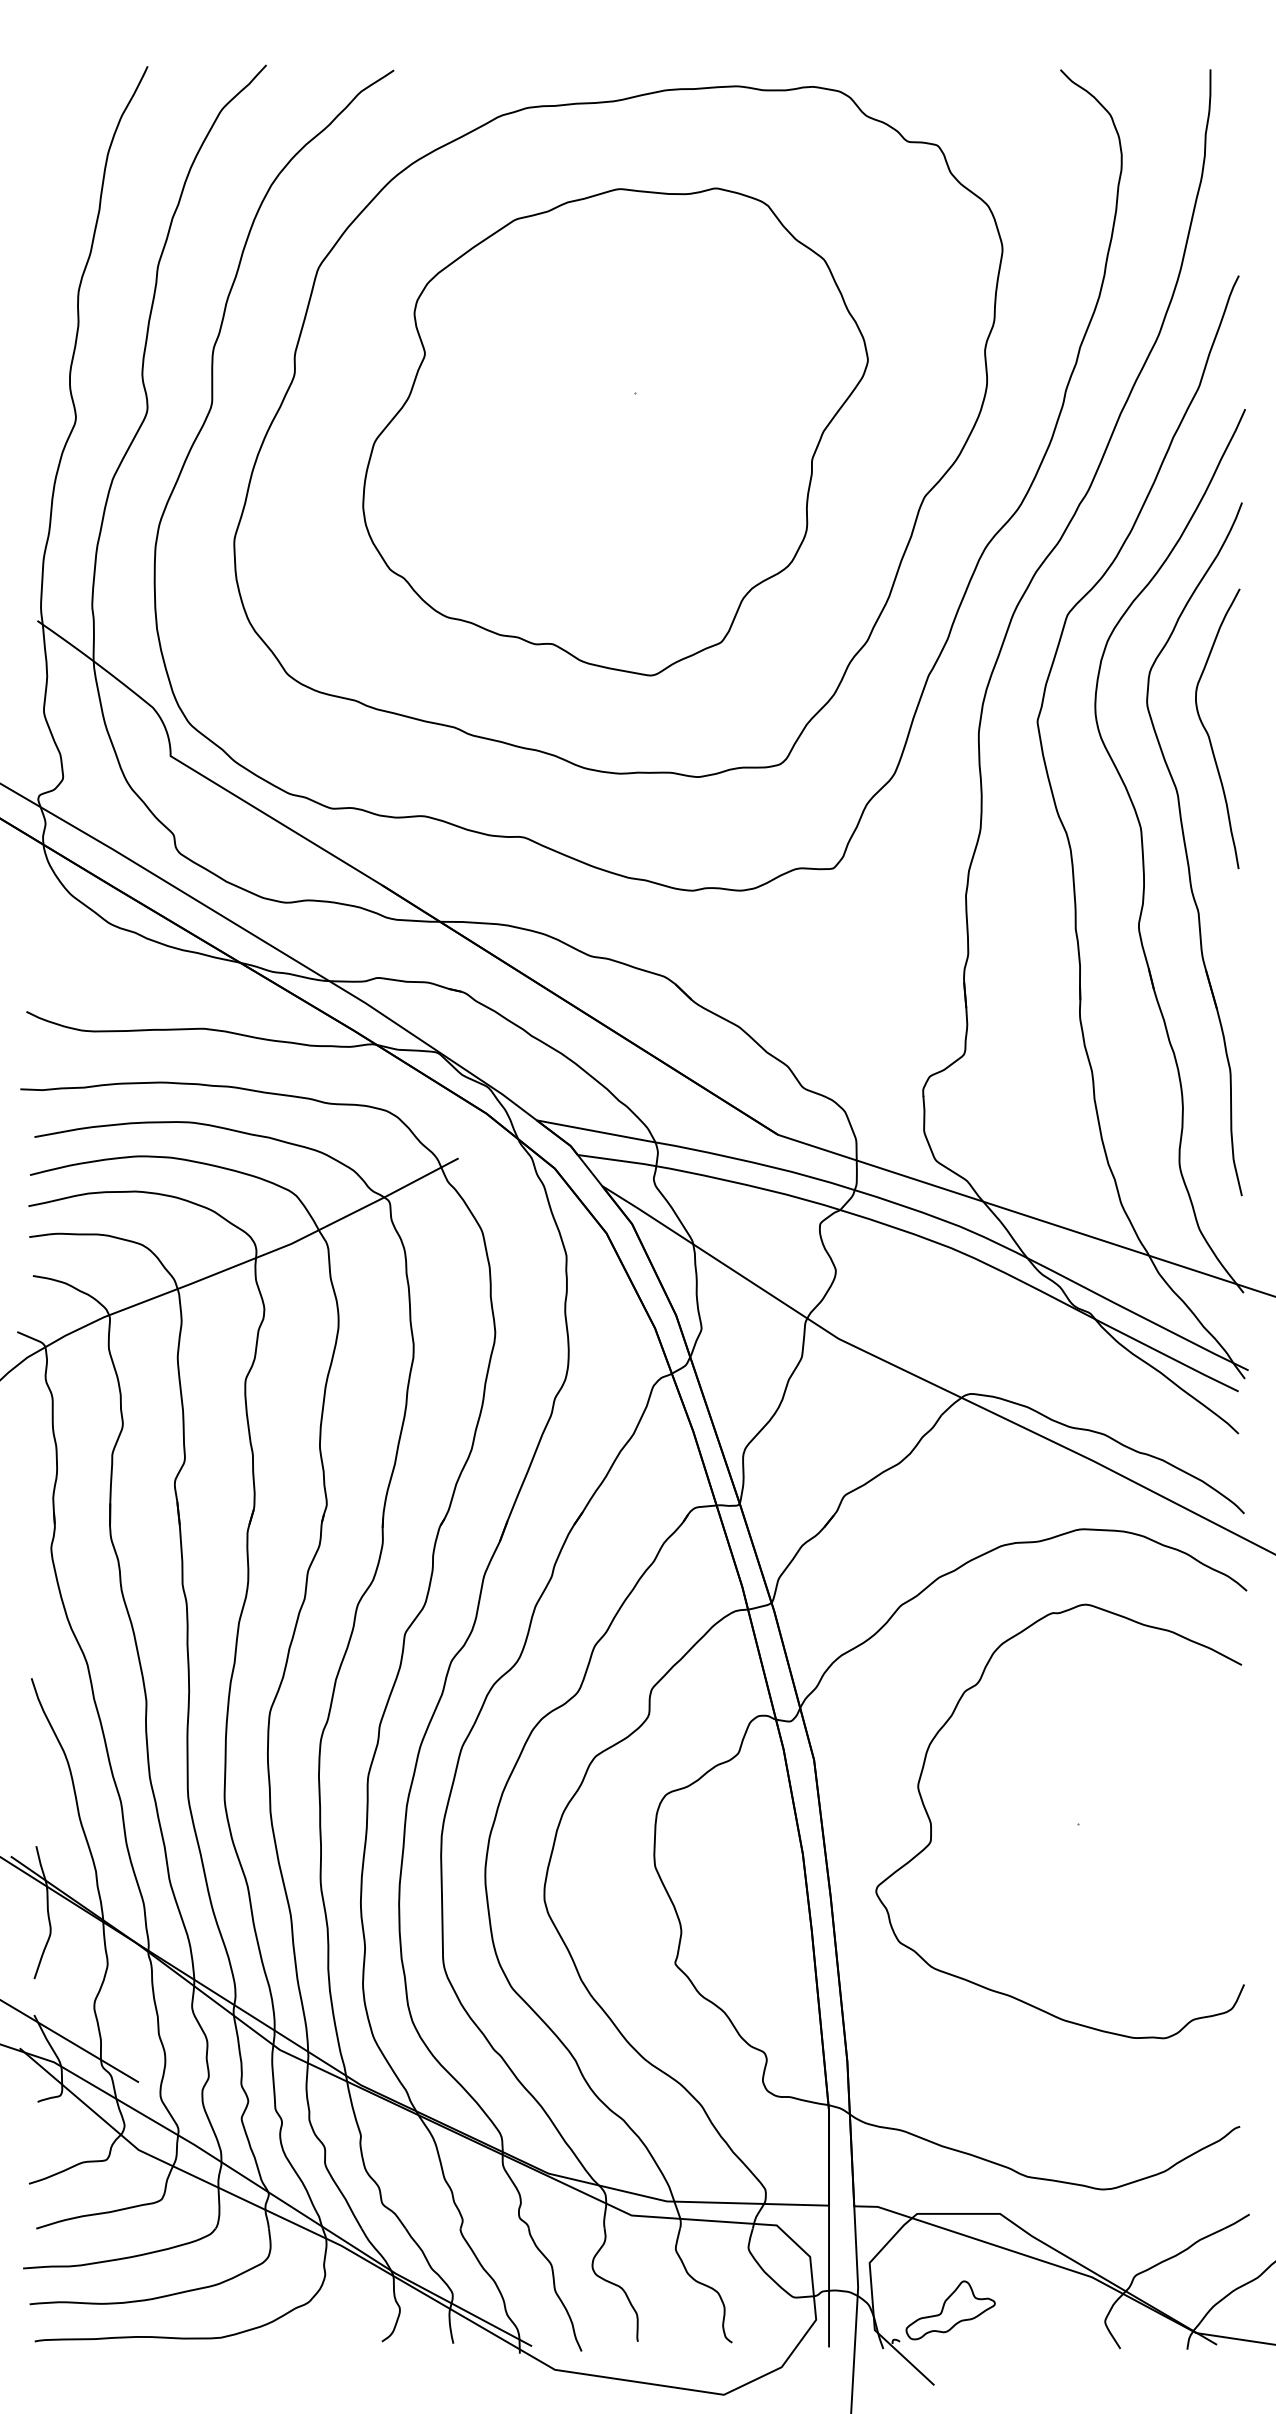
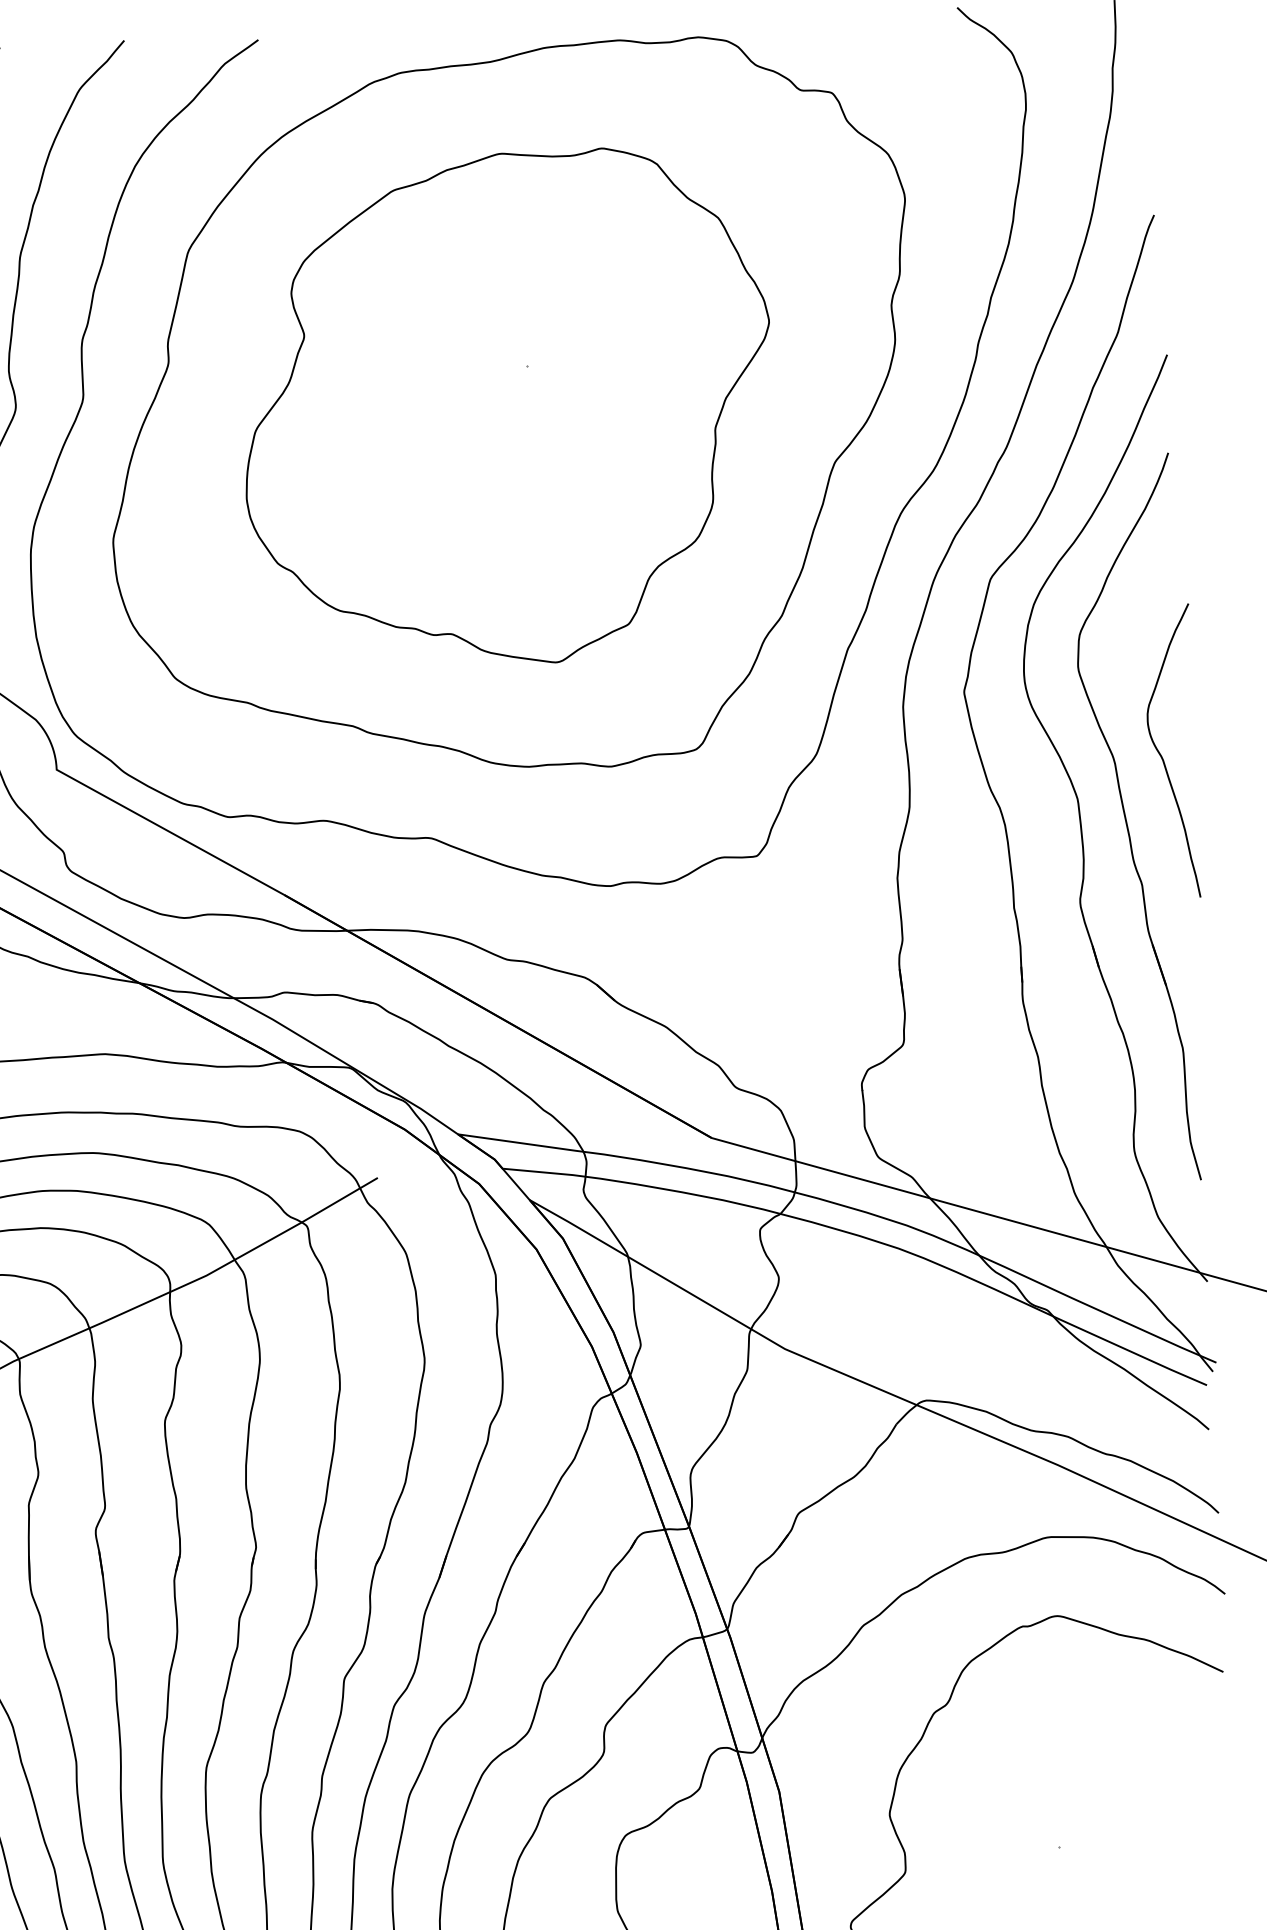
curve: (1208, 733) -> (1162, 756), moved

